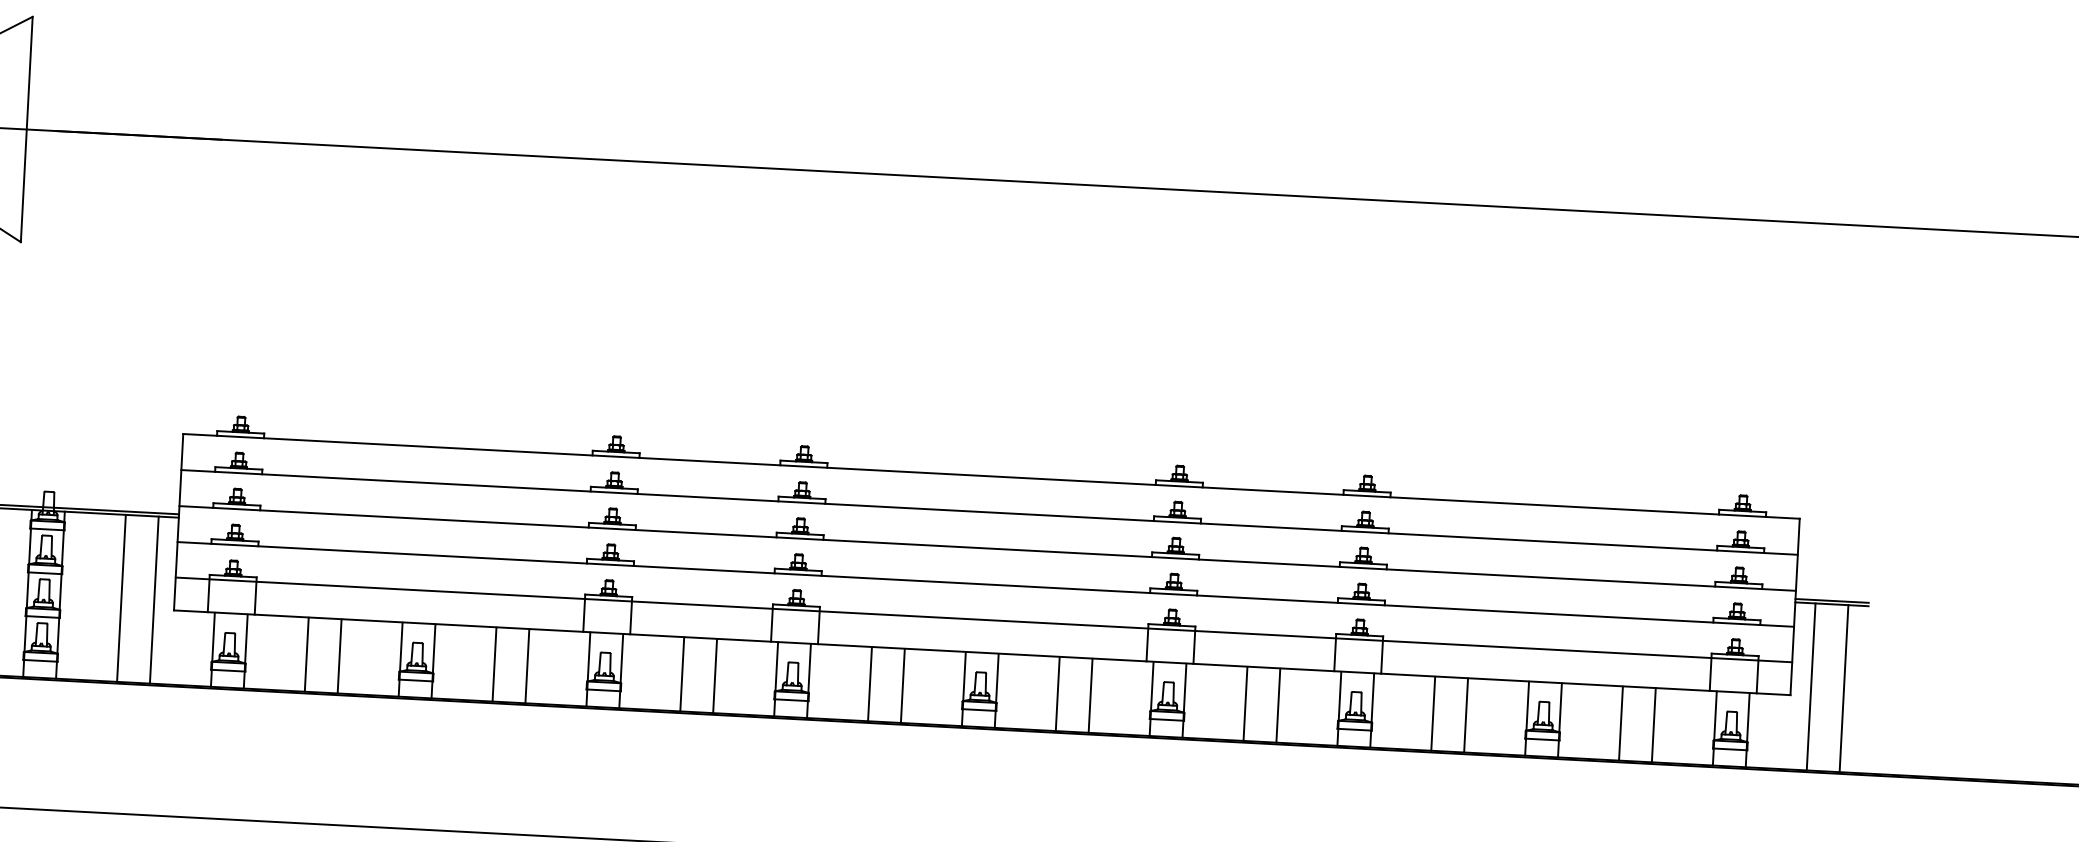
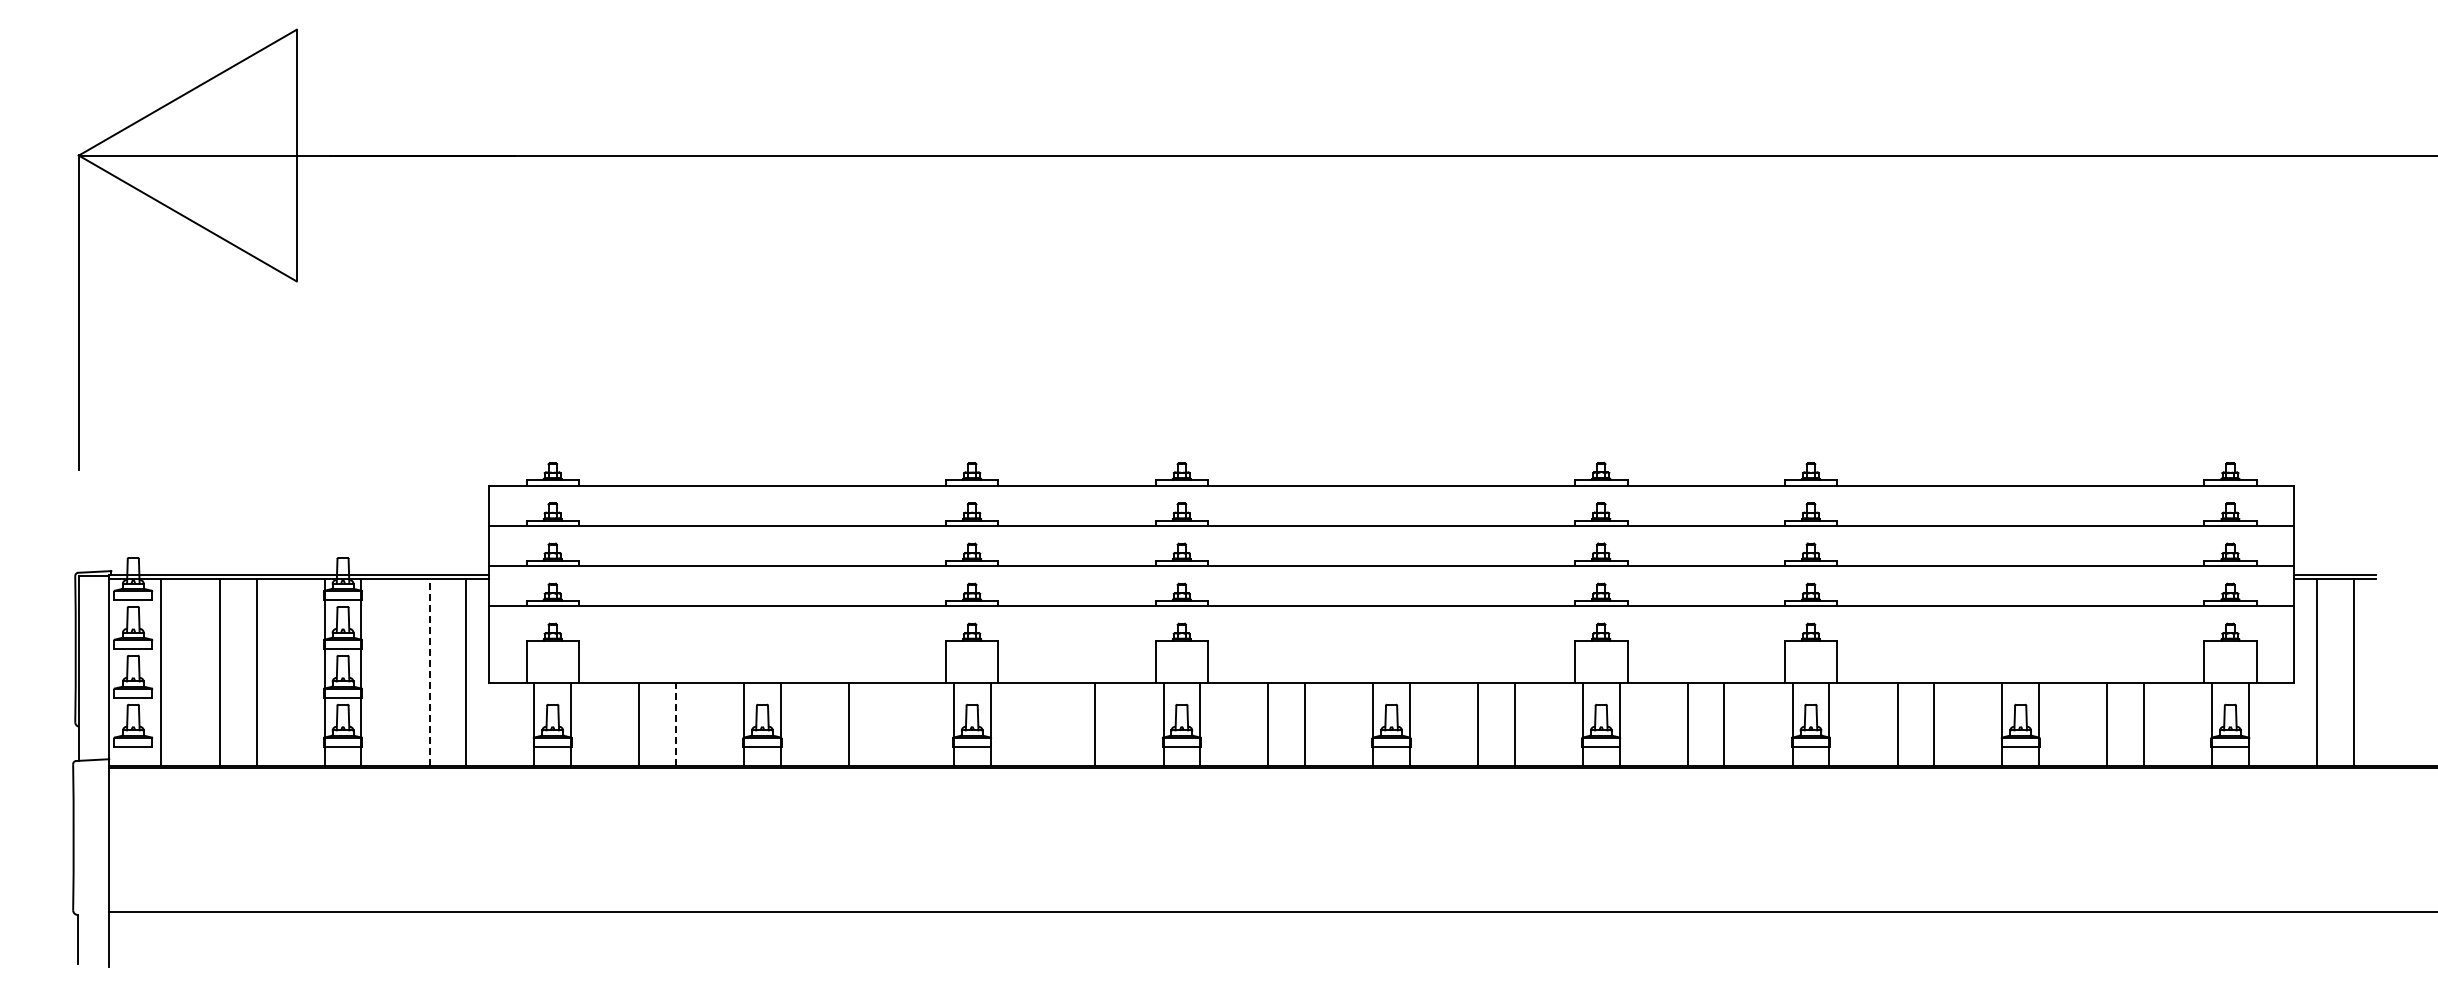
line: (121, 597) -> (429, 671), solid -> dashed
line: (983, 619) -> (1391, 645), removed
line: (339, 655) -> (675, 723), solid -> dashed
line: (527, 665) -> (885, 723), removed
line: (682, 673) -> (1058, 723), removed

